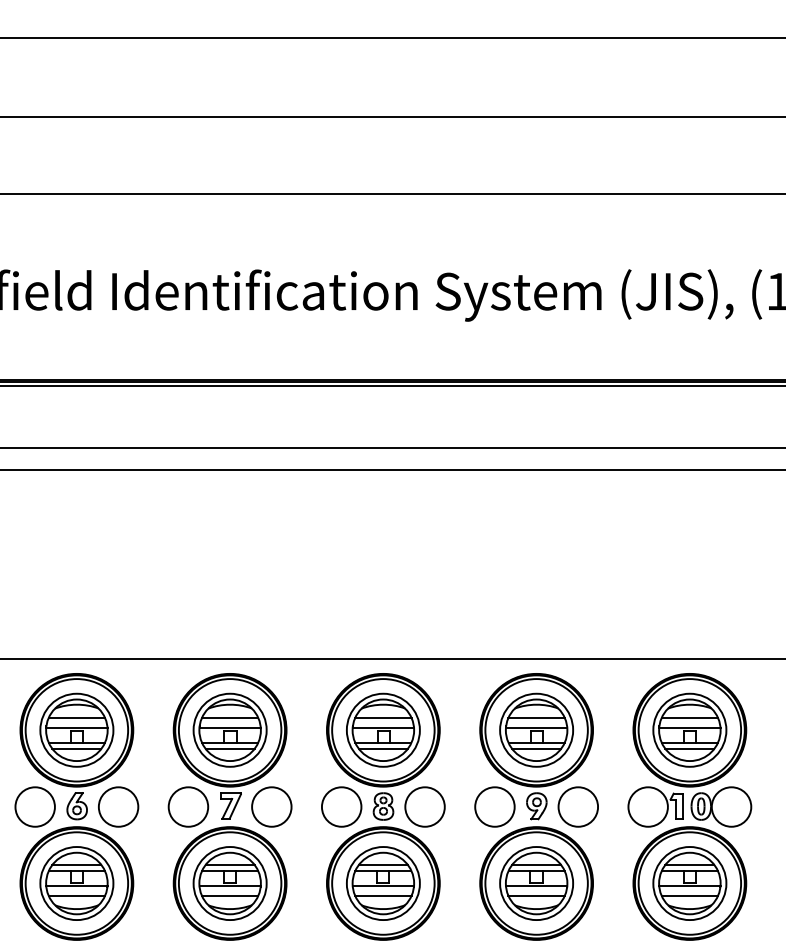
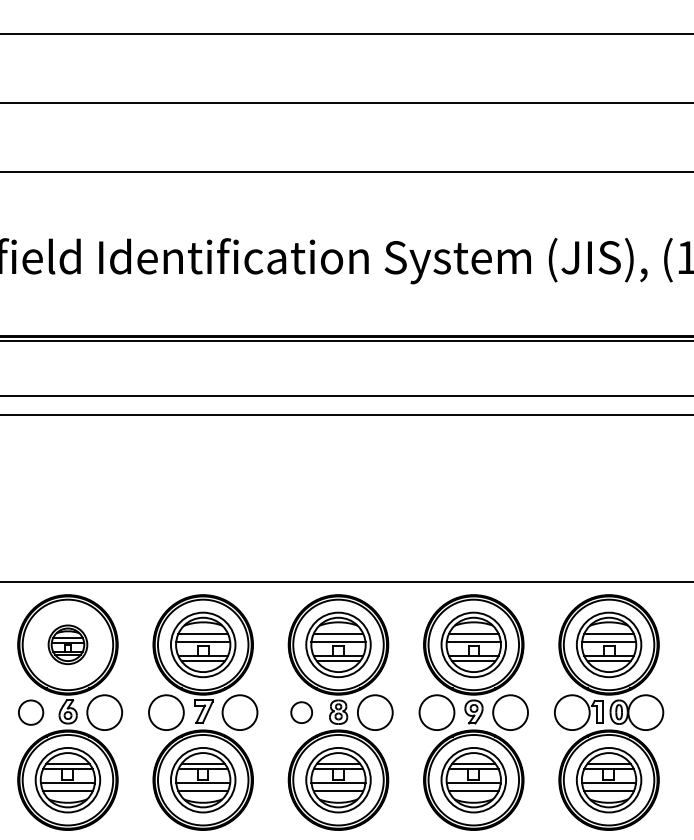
part: (76, 729) -> (67, 644), size x0.6
circle: (34, 806) -> (30, 712), size x0.7
circle: (341, 806) -> (301, 712), size x0.6

